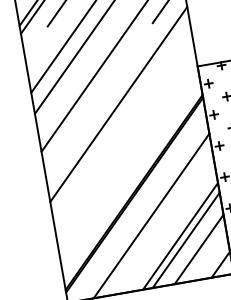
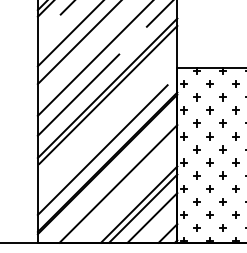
line: (121, 111) -> (108, 94), added
line: (85, 117) -> (78, 94), added
line: (125, 178) -> (102, 149), added

